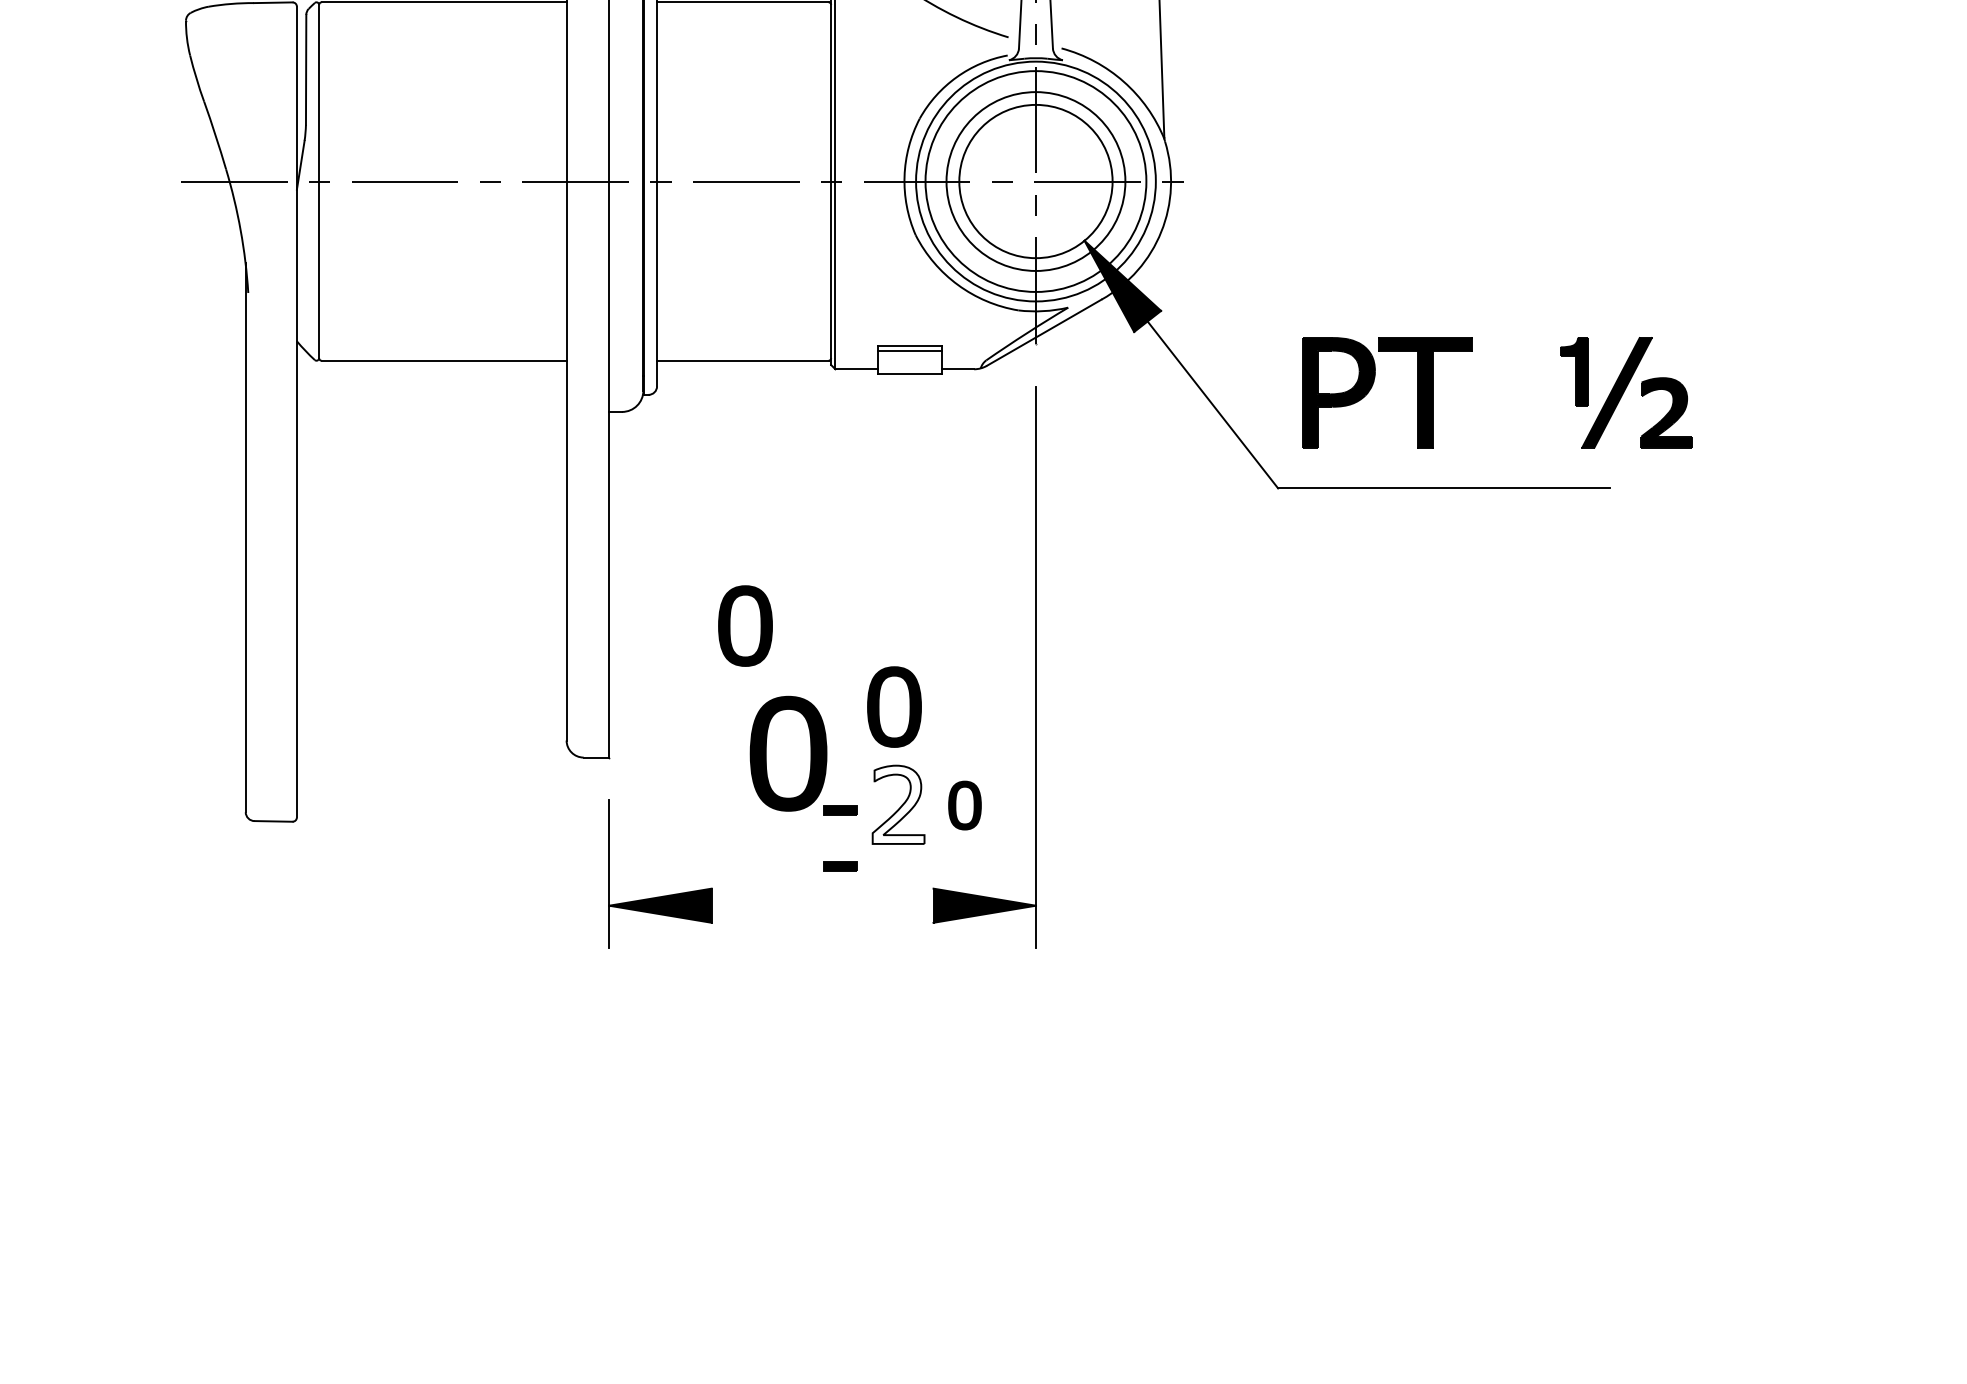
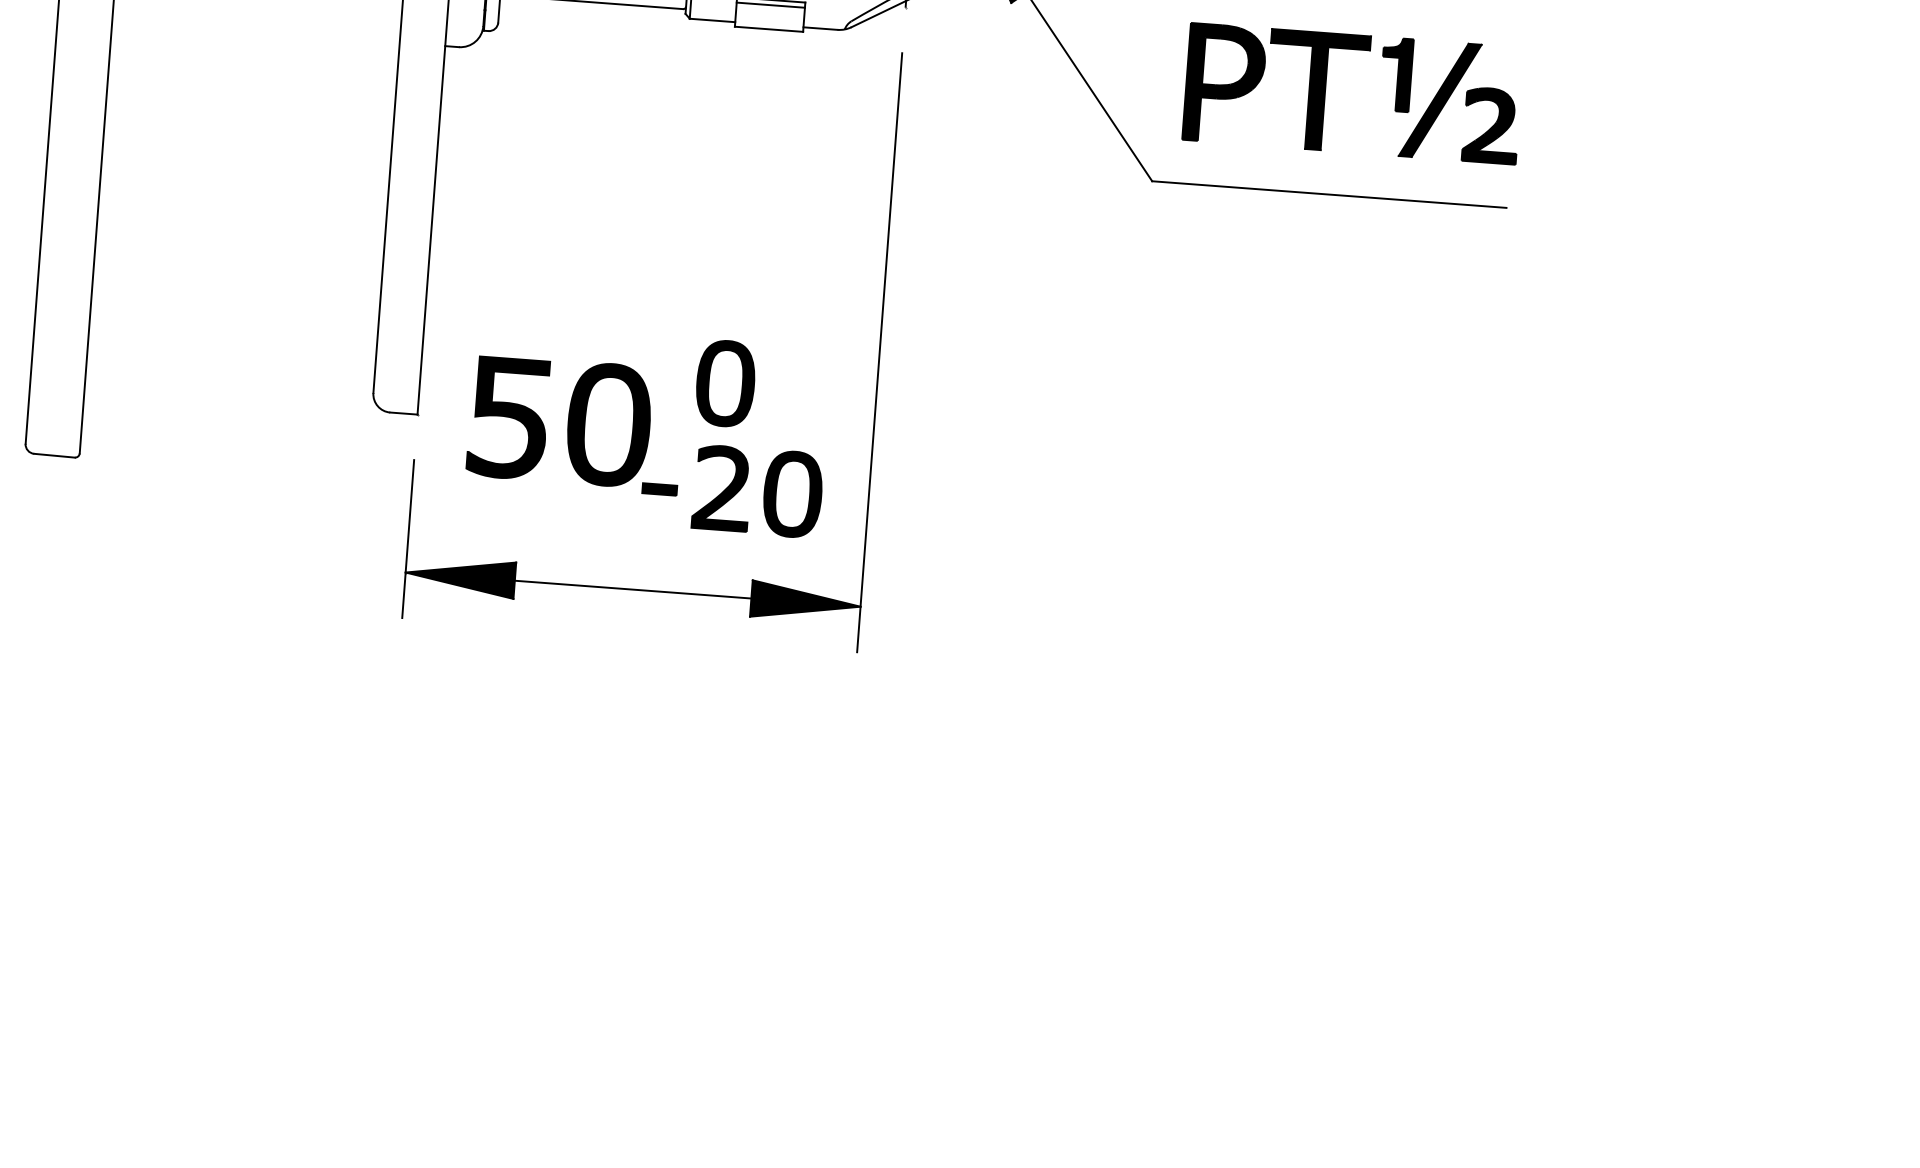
part: (1626, 392) -> (1450, 100), moved
part: (745, 625) -> (573, 284), removed
part: (693, 754) -> (507, 418), added
fill: (898, 804) -> (722, 487), added
part: (964, 805) -> (792, 494), size x1.67
part: (840, 866) -> (655, 549), removed
line: (822, 905) -> (633, 589), added

